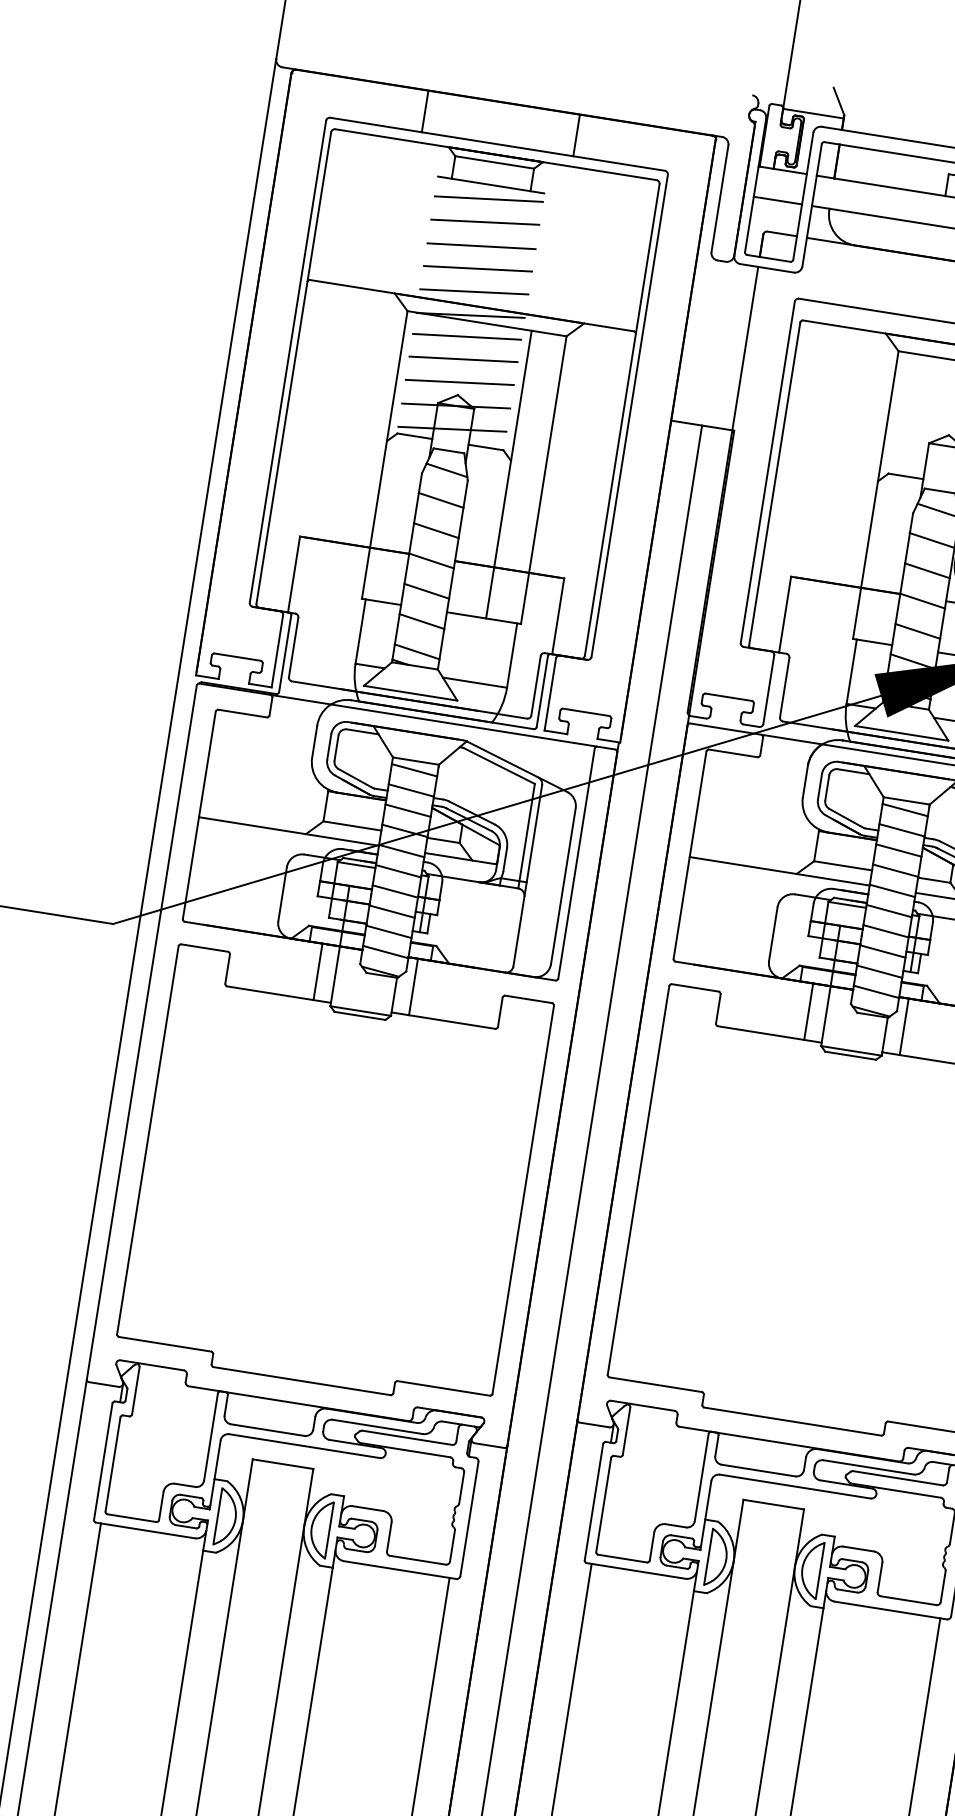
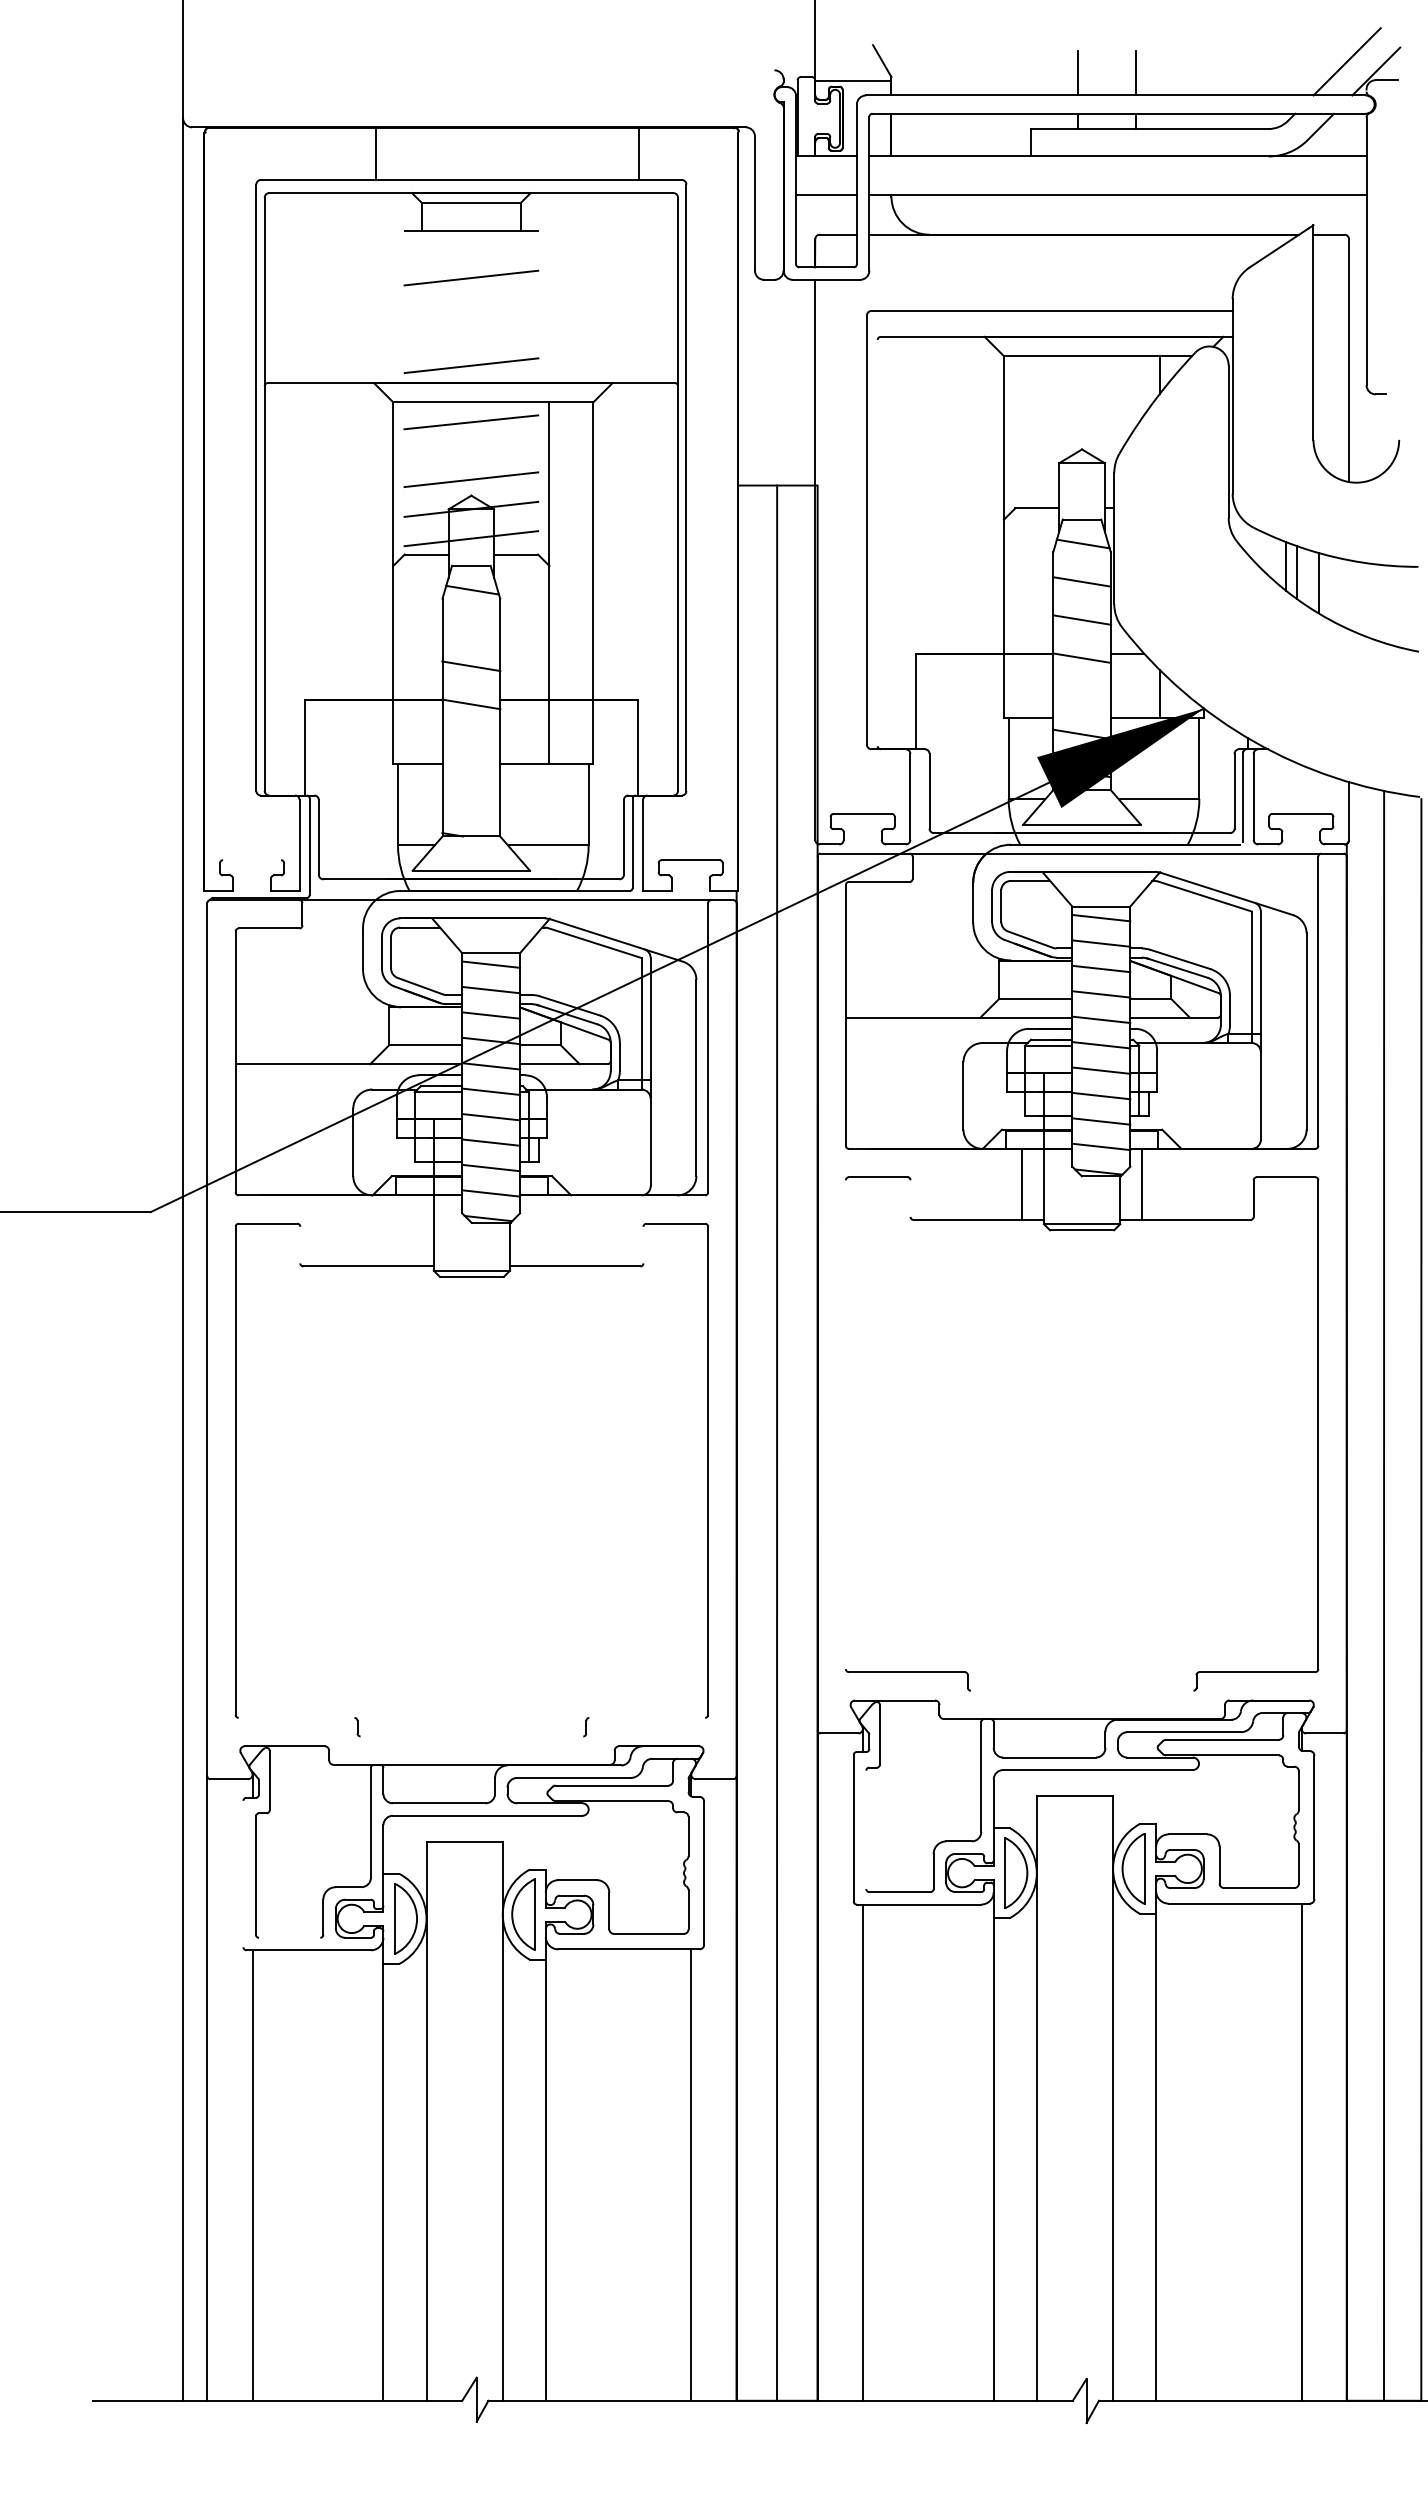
line: (576, 135) -> (638, 153), moved
line: (489, 198) -> (471, 248), removed
line: (481, 246) -> (471, 308), removed
line: (477, 268) -> (471, 336), removed
line: (470, 314) -> (471, 394), removed
line: (463, 359) -> (471, 450), removed
line: (774, 483) -> (877, 542), removed
line: (441, 499) -> (471, 627), removed
line: (426, 591) -> (471, 742), removed
line: (422, 621) -> (471, 780), removed
line: (918, 631) -> (1082, 696), removed
line: (417, 651) -> (471, 818), removed
line: (238, 657) -> (252, 860), removed
line: (227, 968) -> (300, 1244), removed
line: (317, 971) -> (411, 1230), removed
line: (413, 986) -> (532, 1230), removed
line: (718, 1008) -> (910, 1198), removed
line: (500, 1011) -> (643, 1244), removed
line: (638, 1180) -> (845, 1424), removed
line: (165, 1343) -> (296, 1717), removed
line: (301, 1381) -> (471, 1736), removed
line: (444, 1388) -> (647, 1717), removed
line: (792, 1421) -> (1081, 1690), removed
line: (103, 1461) -> (243, 1873), removed
line: (603, 1504) -> (866, 1829), removed
line: (131, 1517) -> (289, 1937), removed

